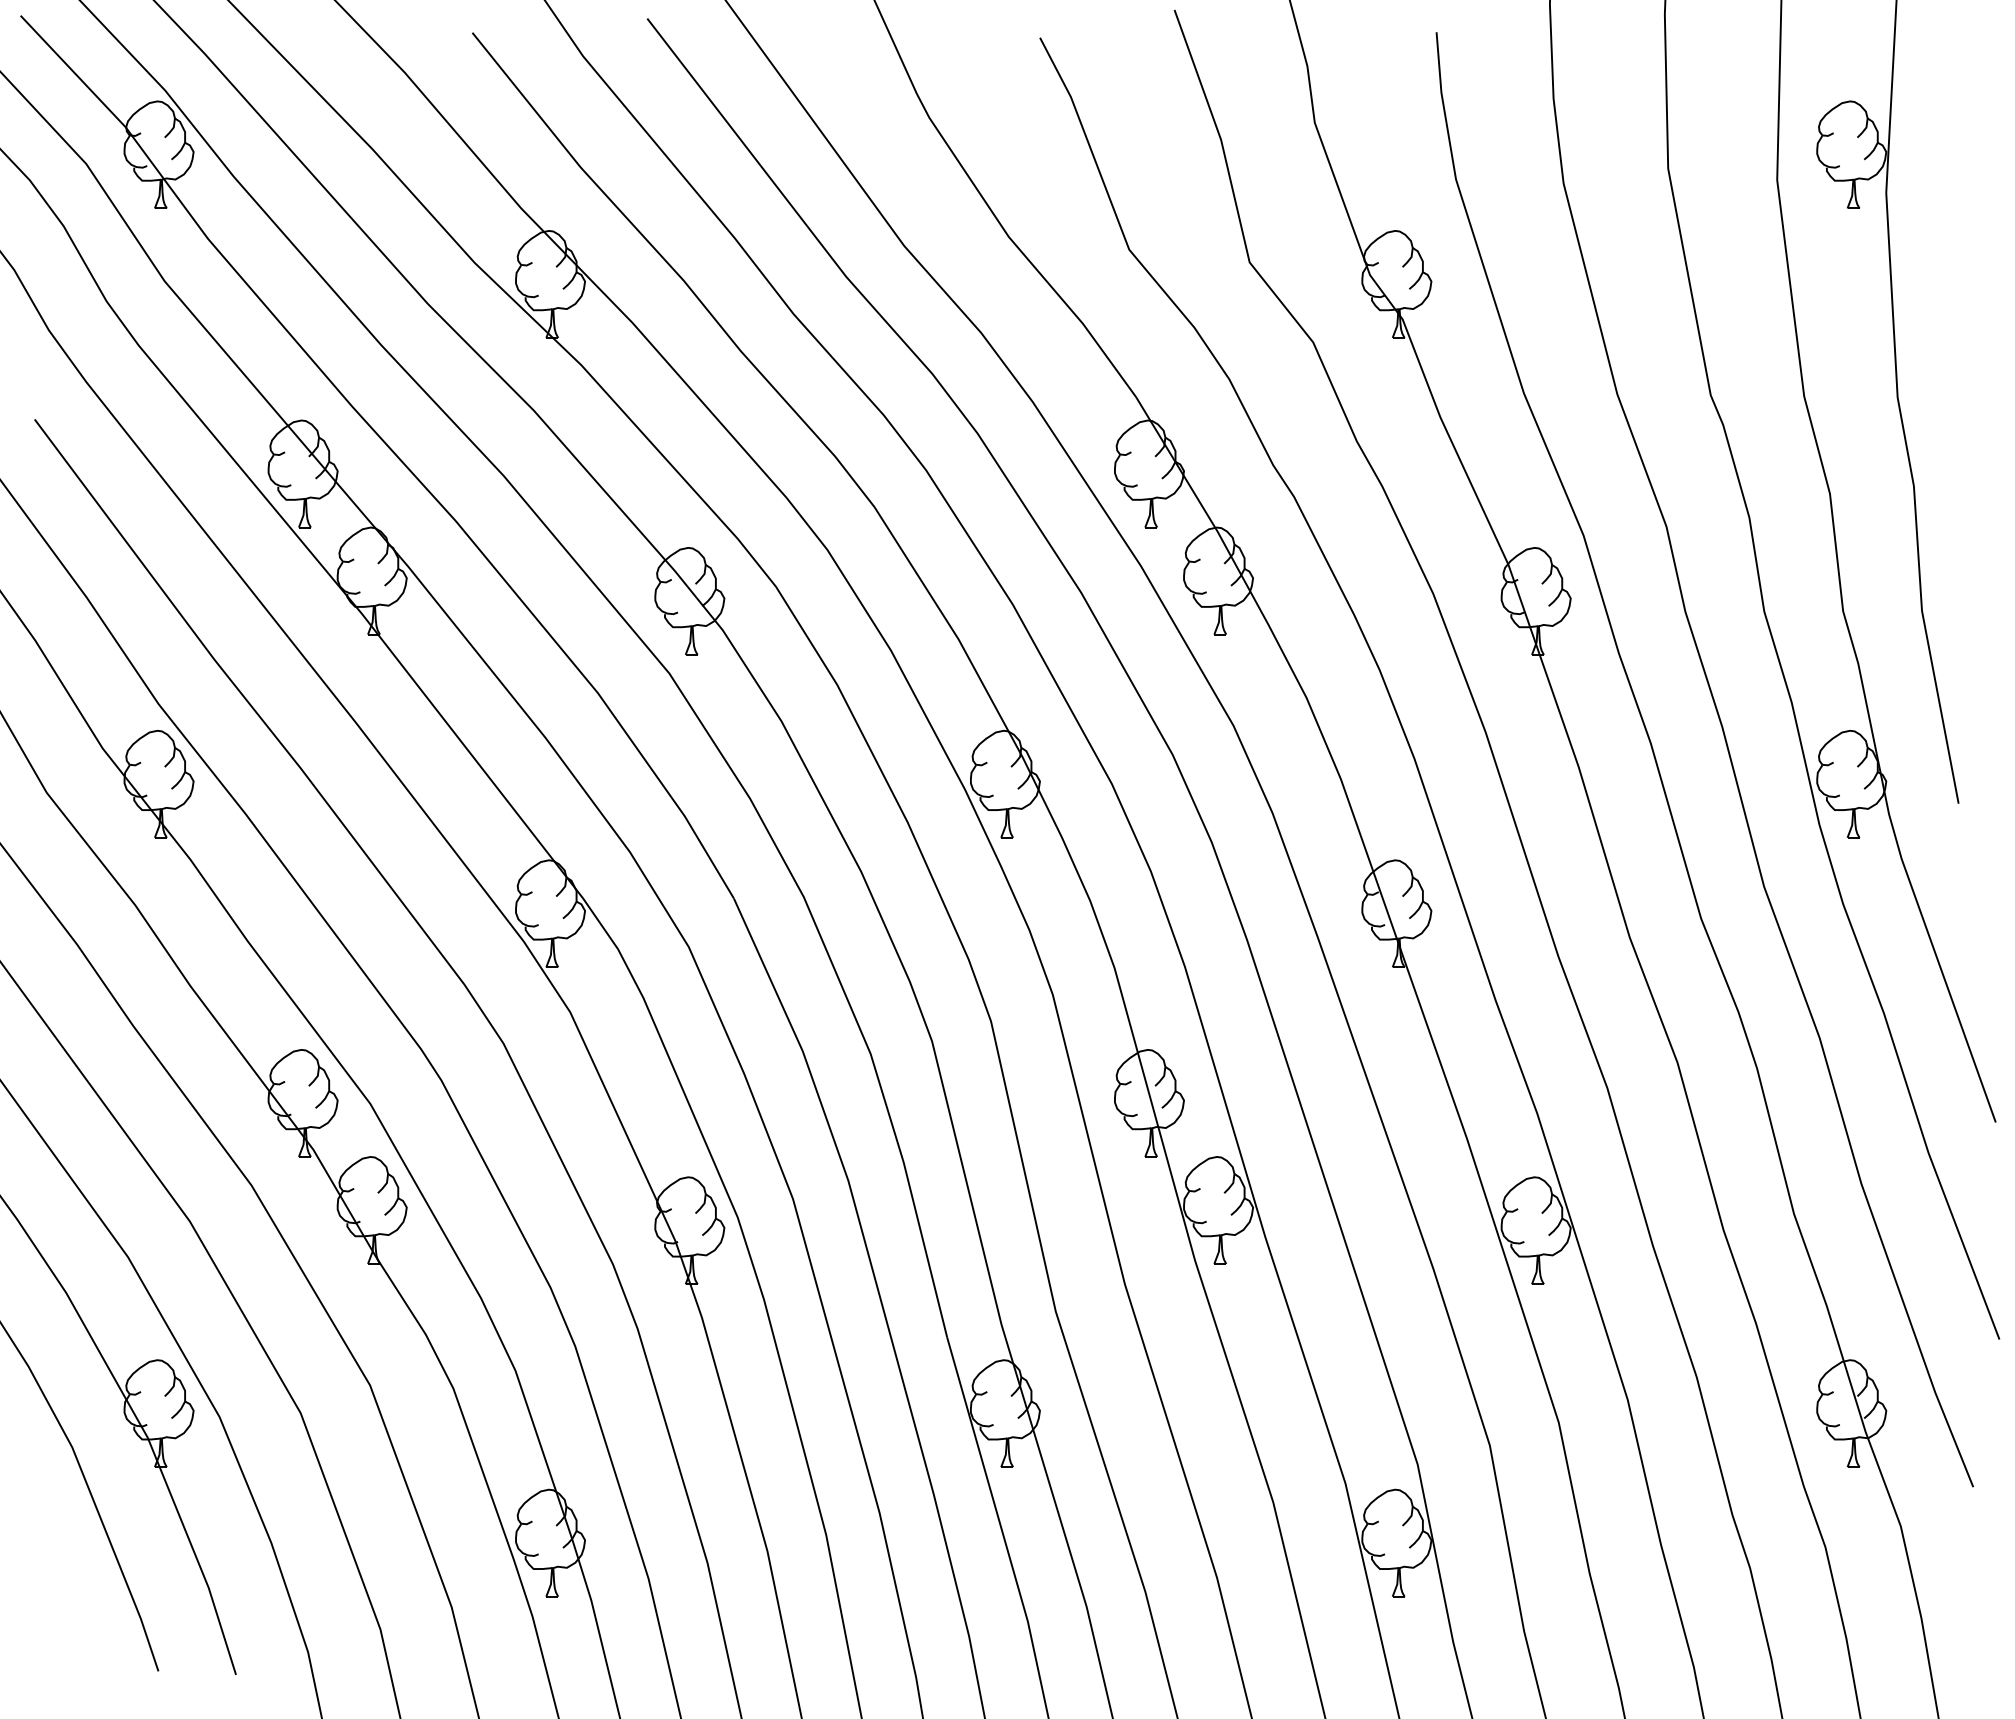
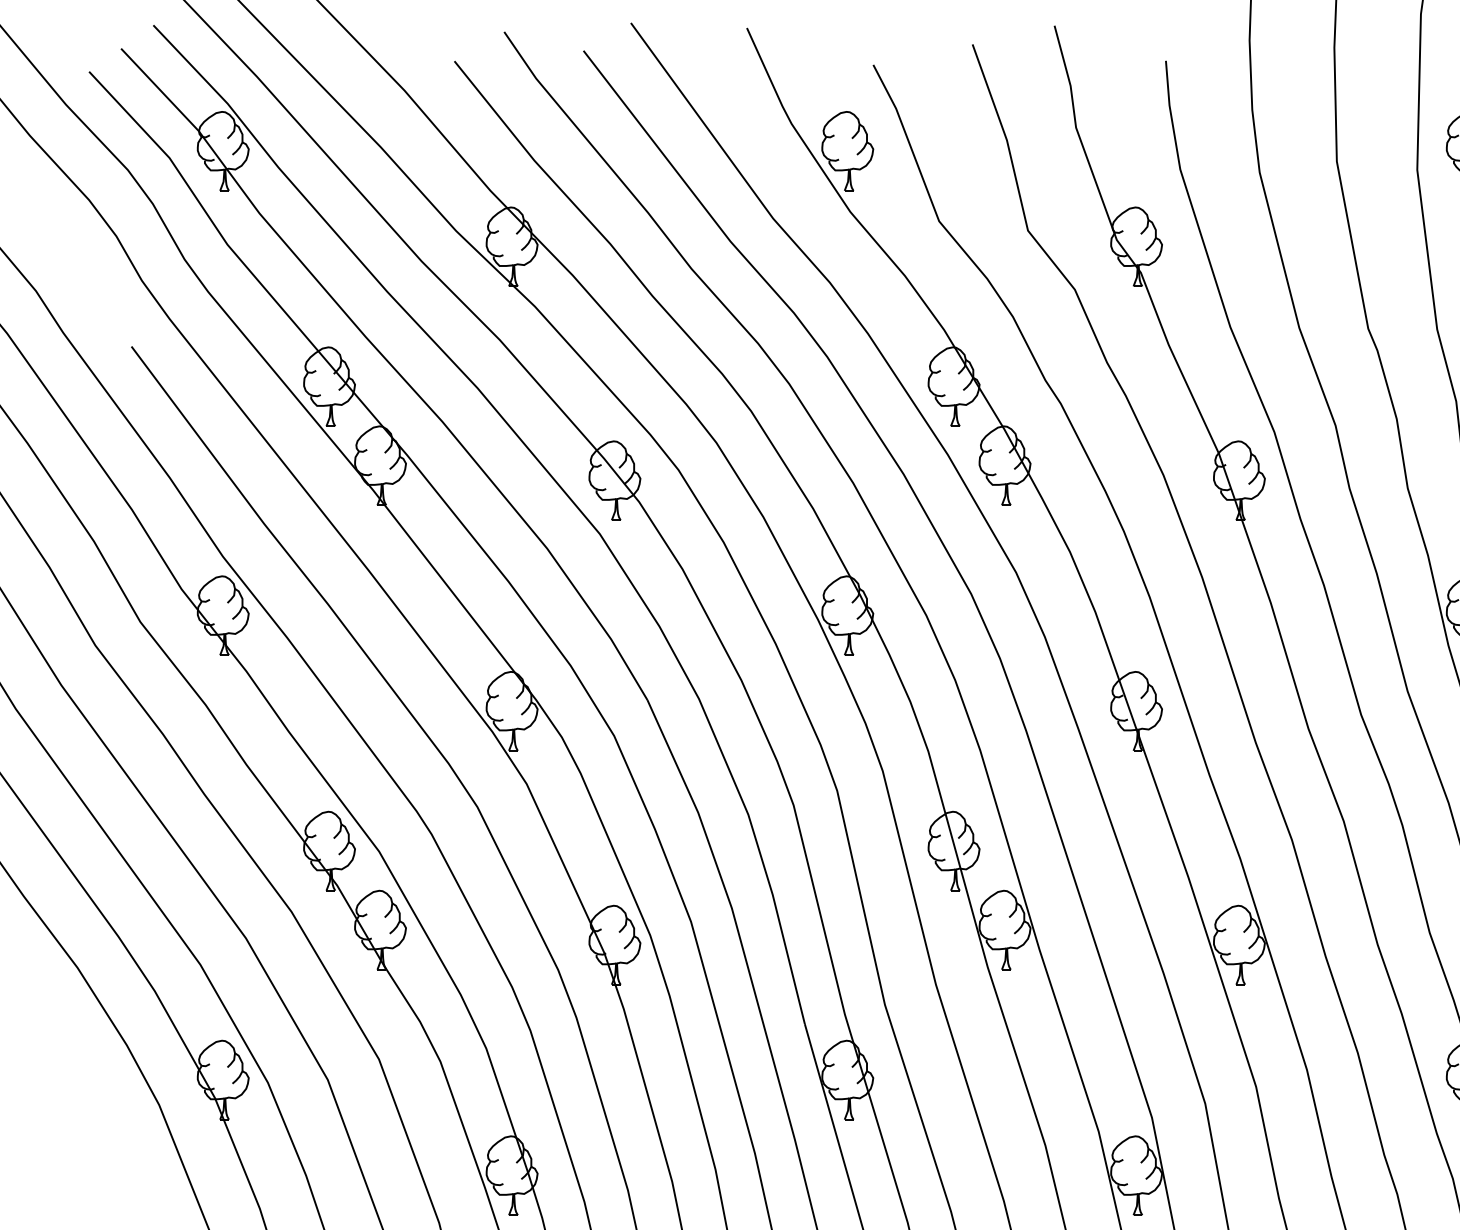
part: (1005, 154) -> (847, 151), added

